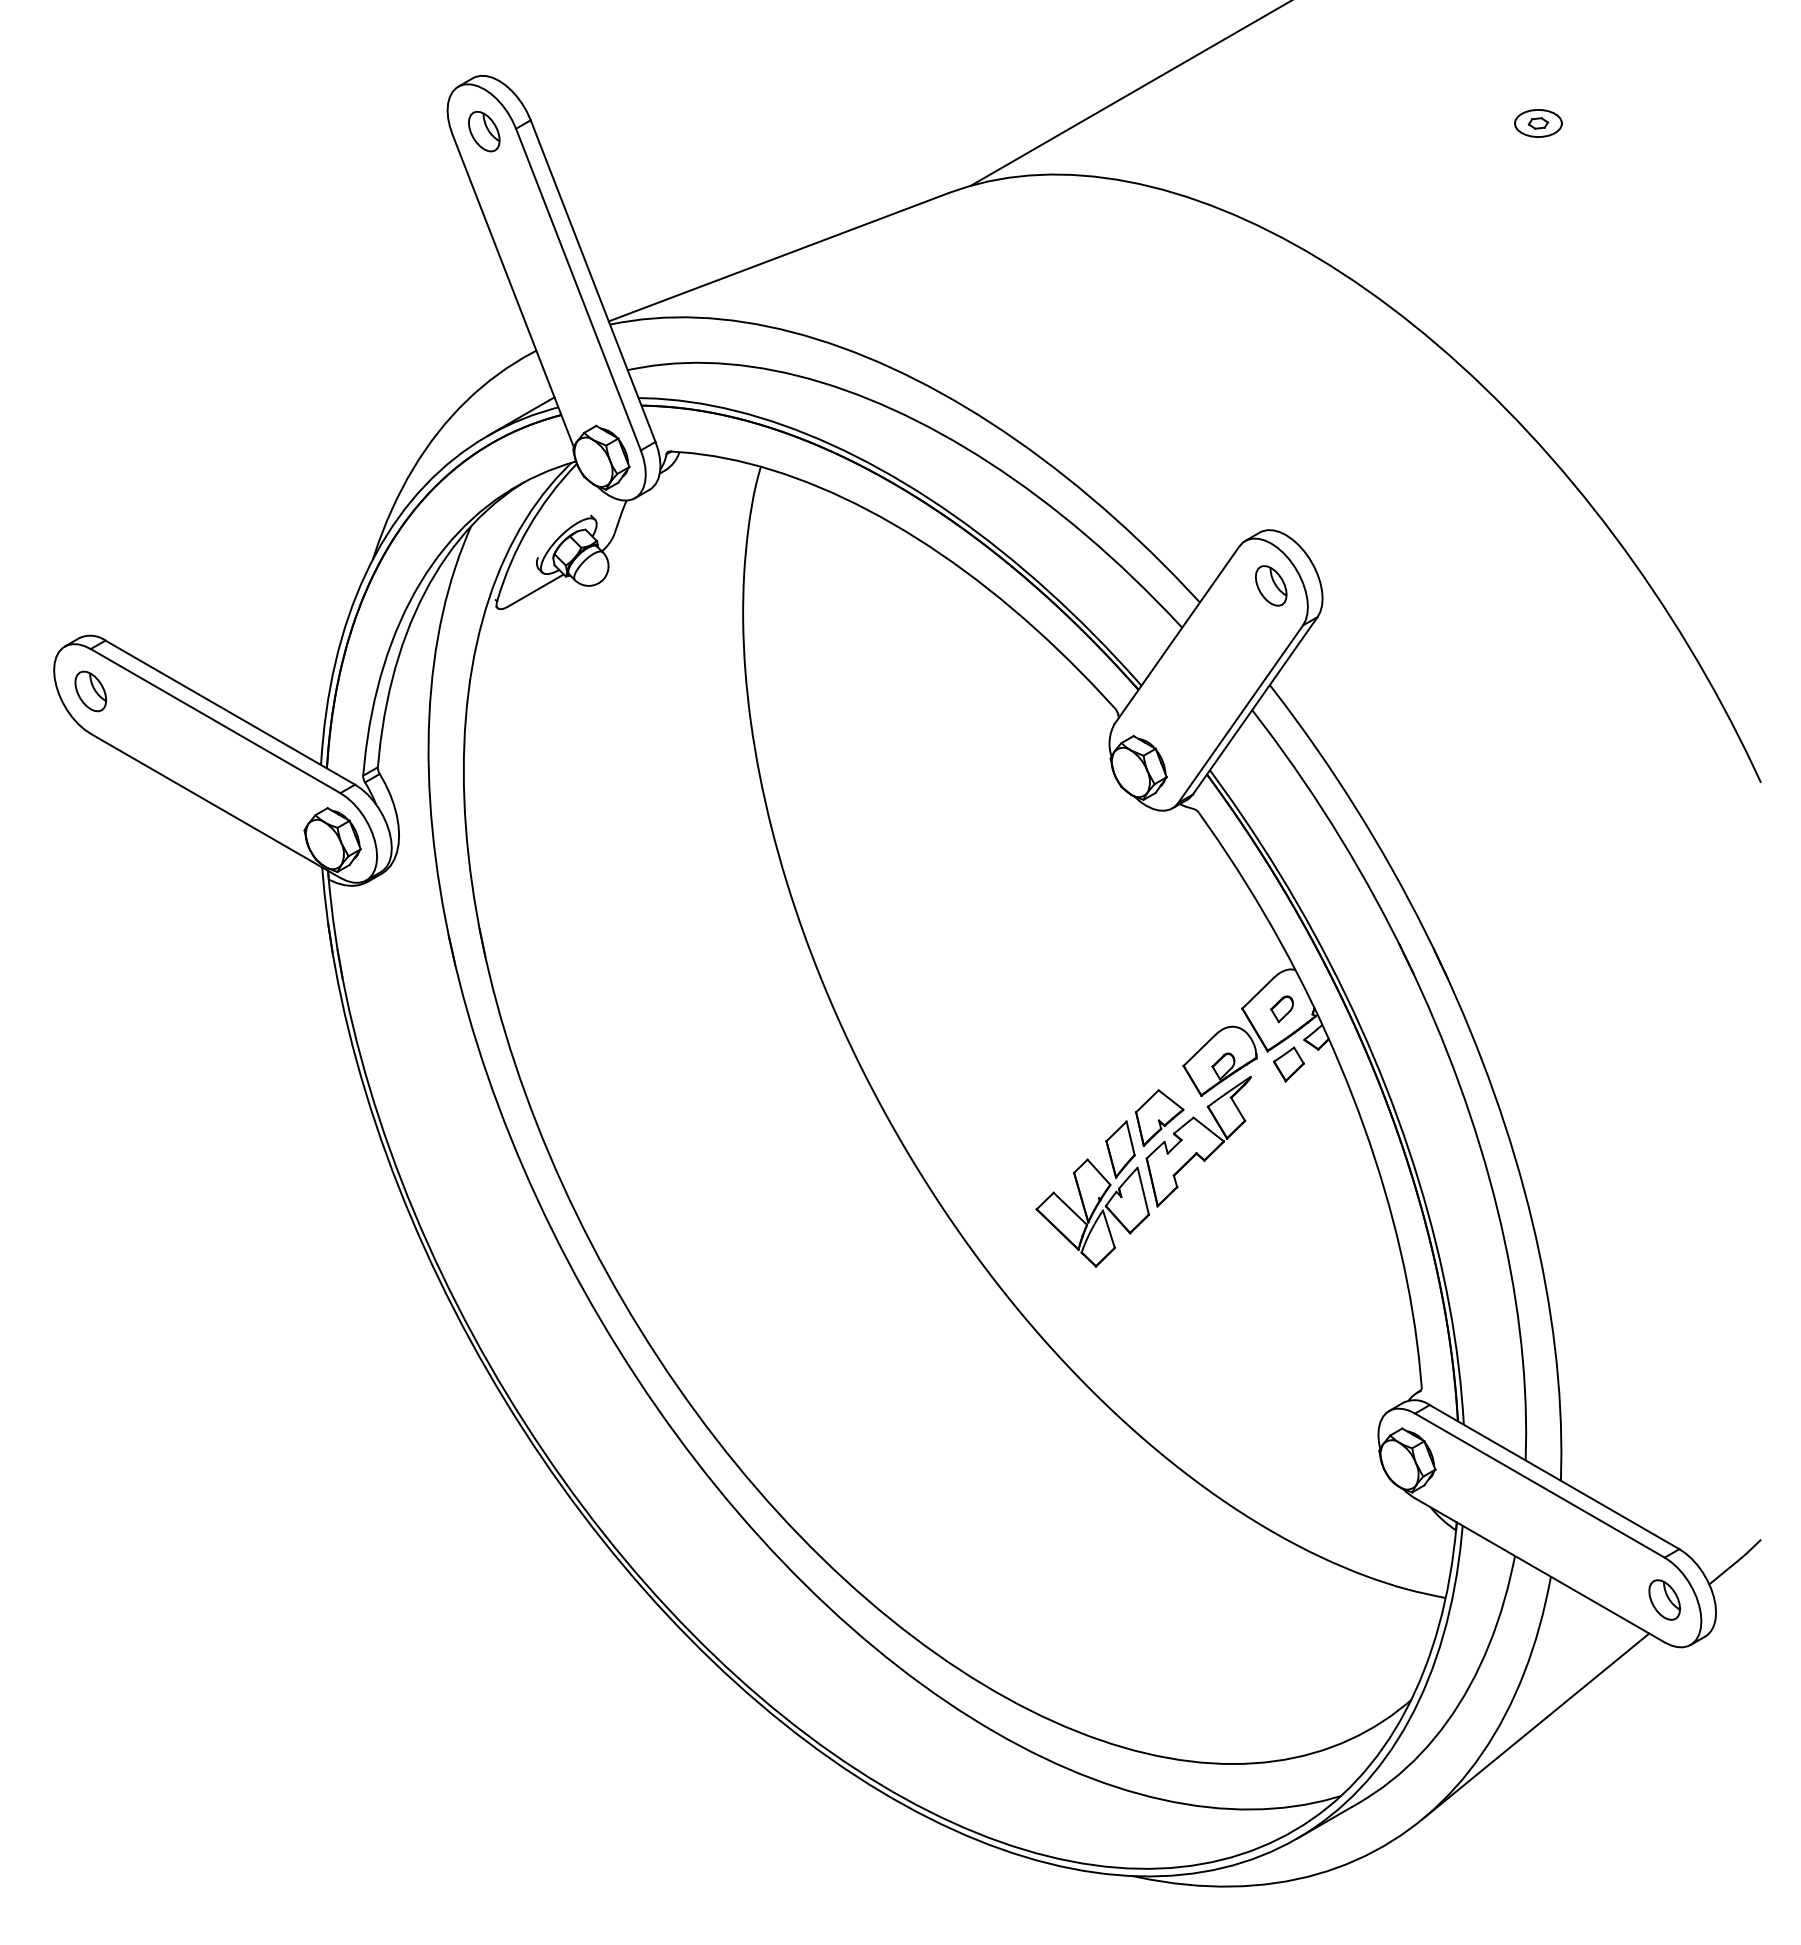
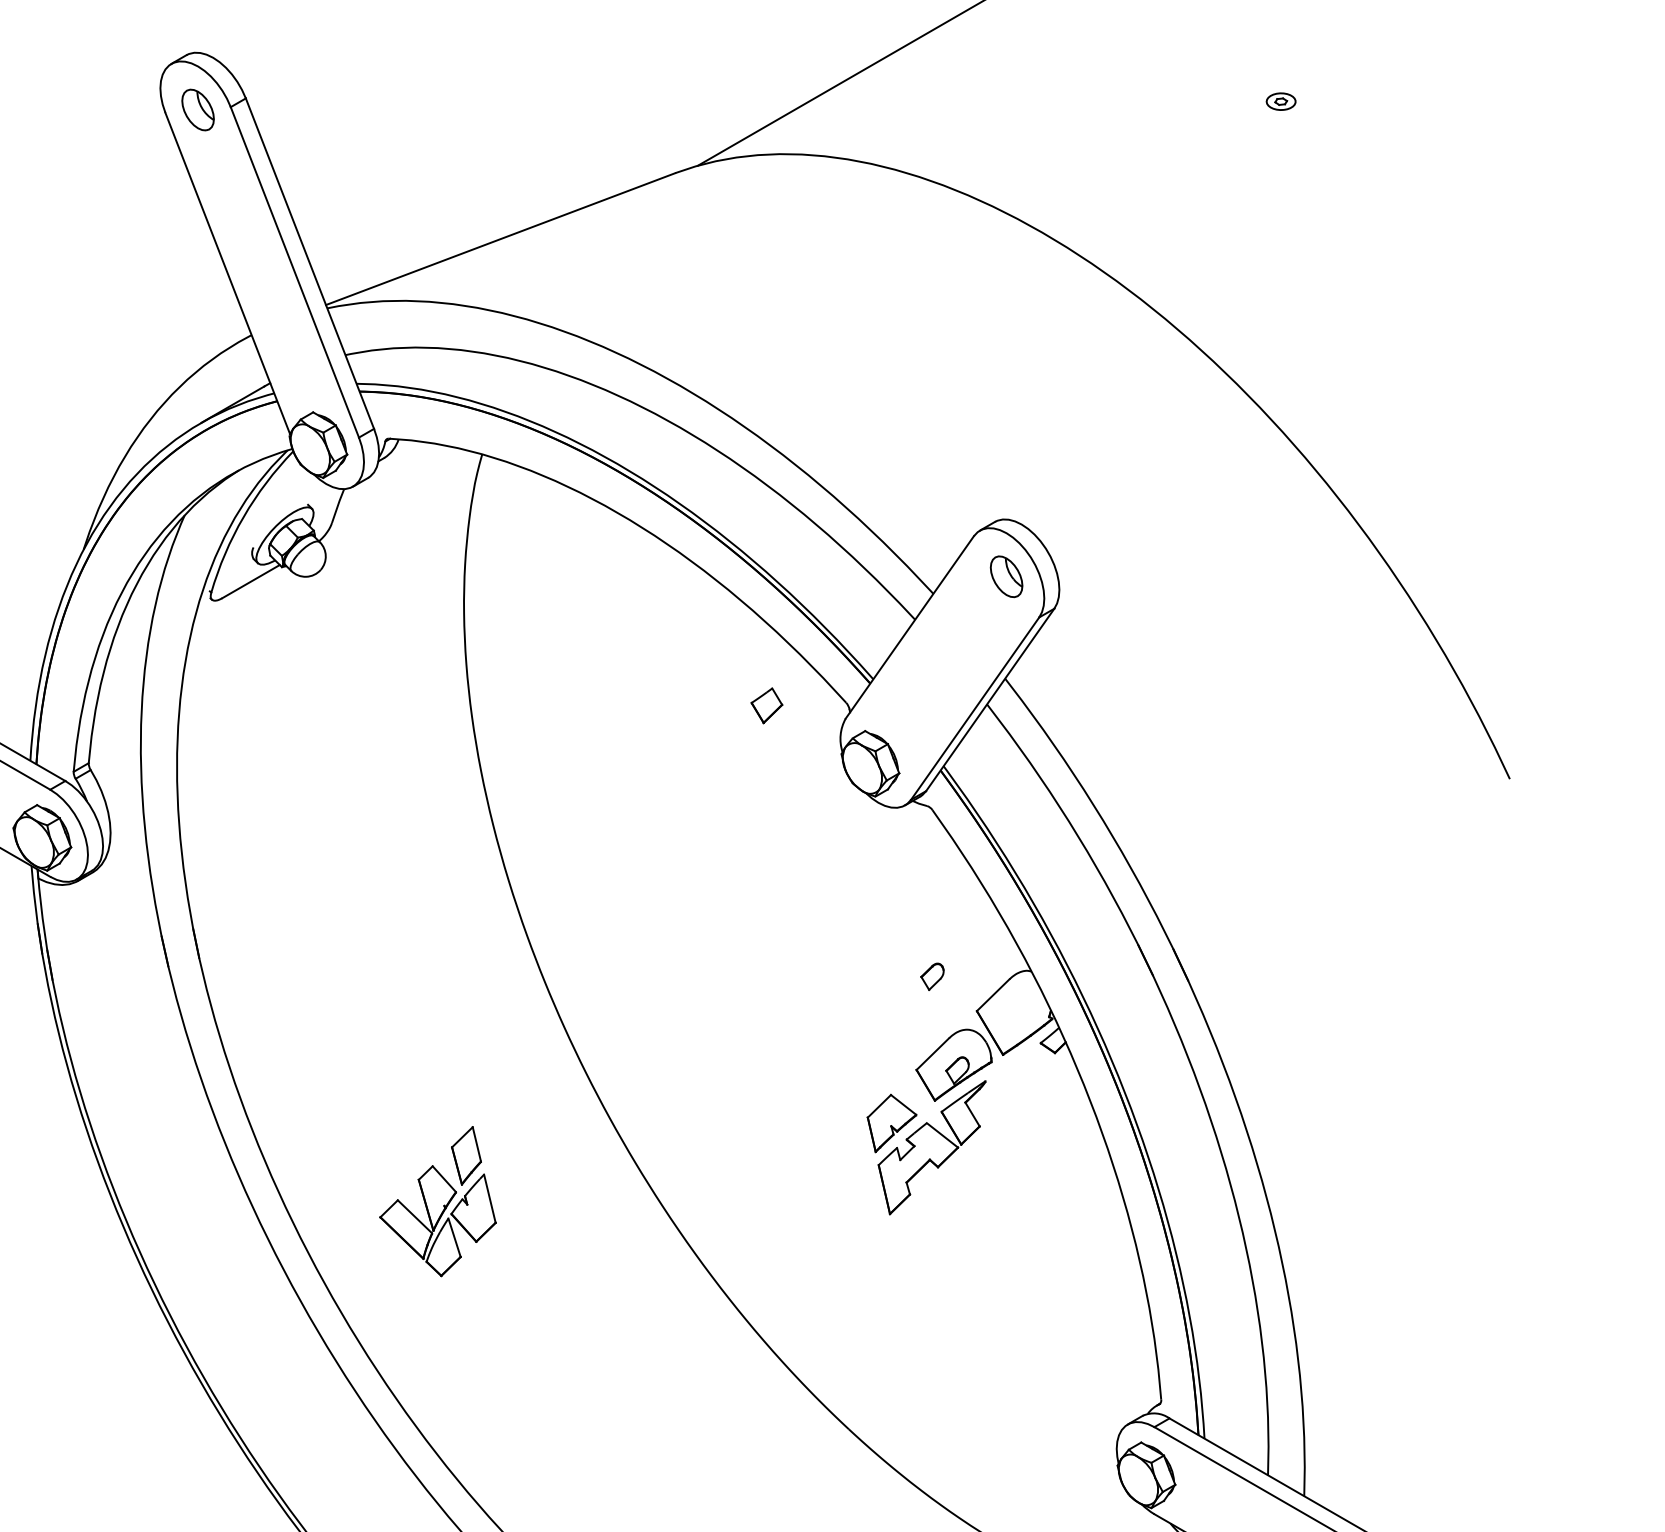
part: (1538, 123) -> (1281, 101), size x0.6
part: (1281, 1009) -> (931, 977), moved
part: (1288, 1064) -> (766, 705), moved
part: (1092, 1193) -> (437, 1201), moved

